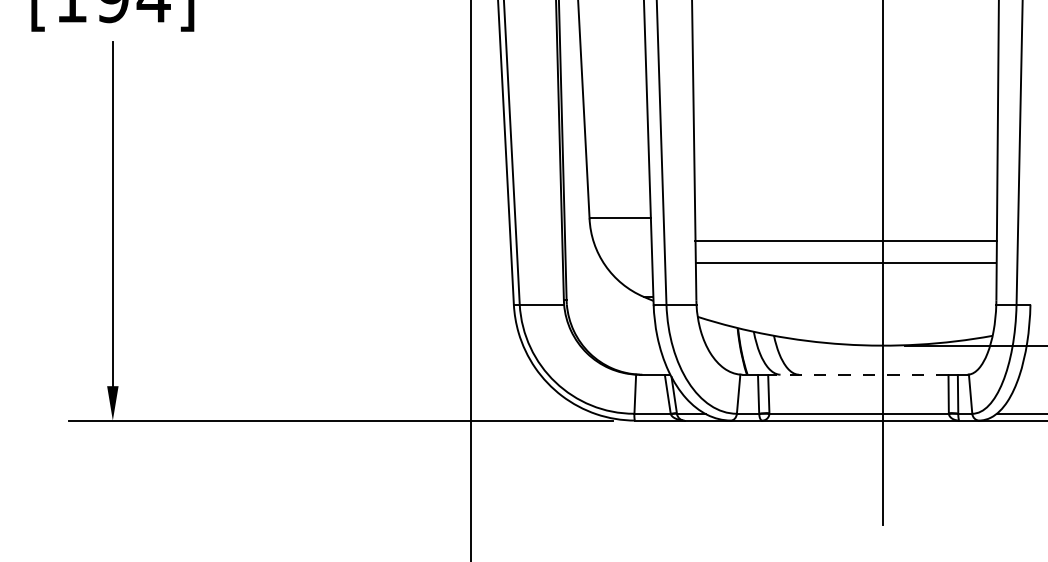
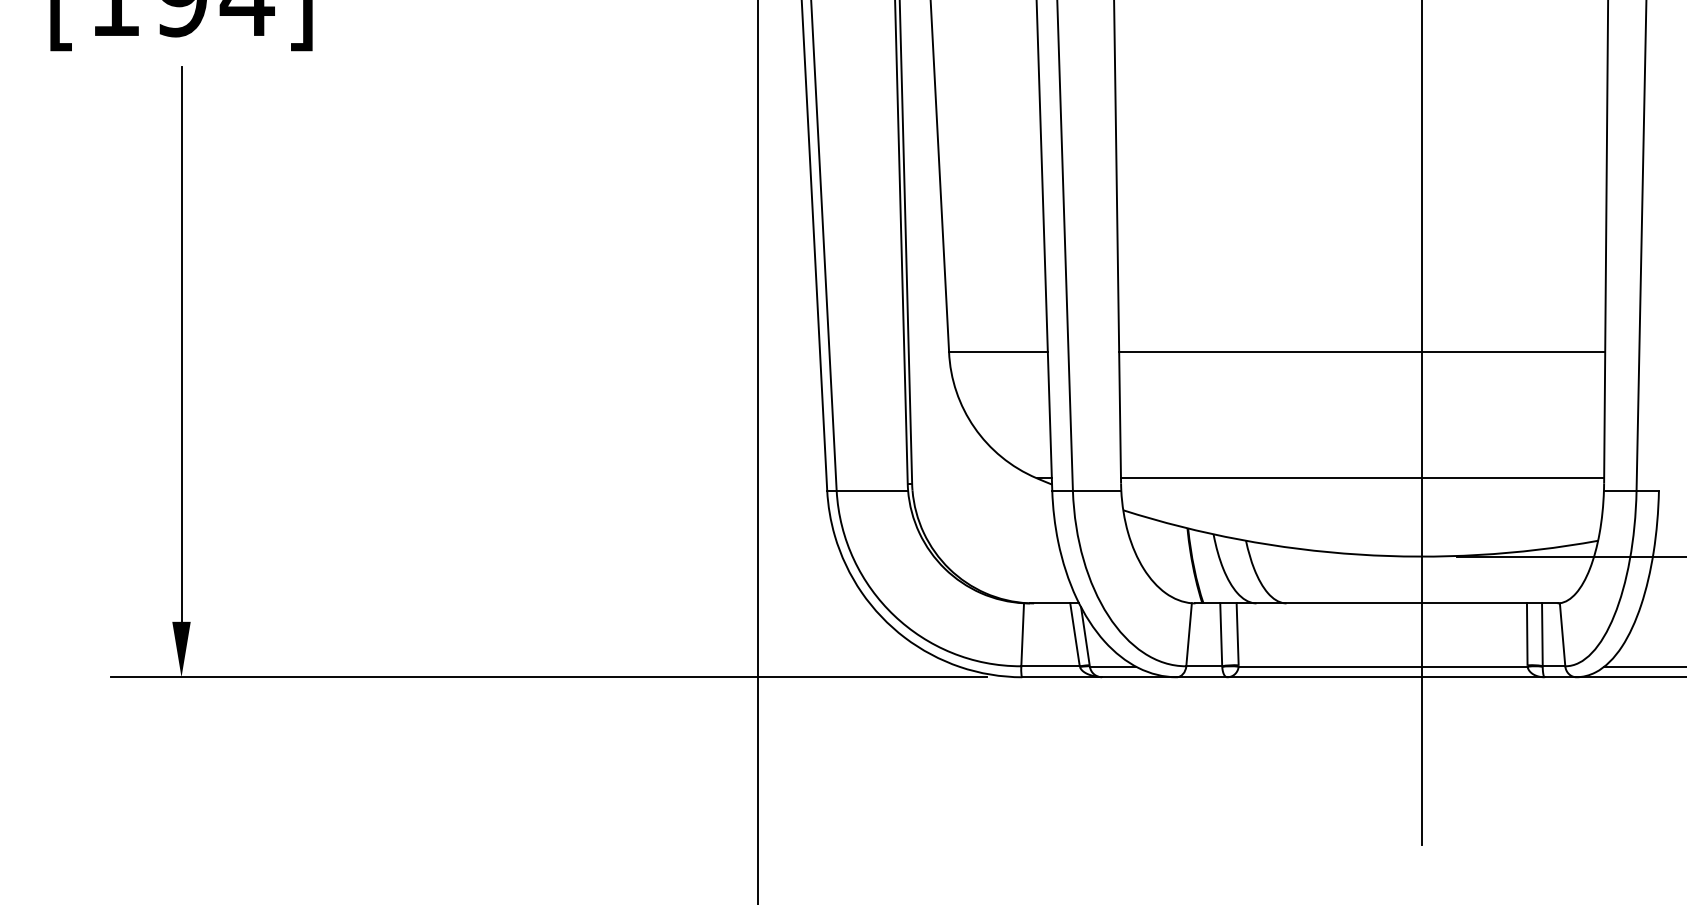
line: (846, 241) -> (1362, 351), moved
line: (846, 262) -> (1362, 477), moved
line: (857, 374) -> (1380, 603), dashed -> solid

